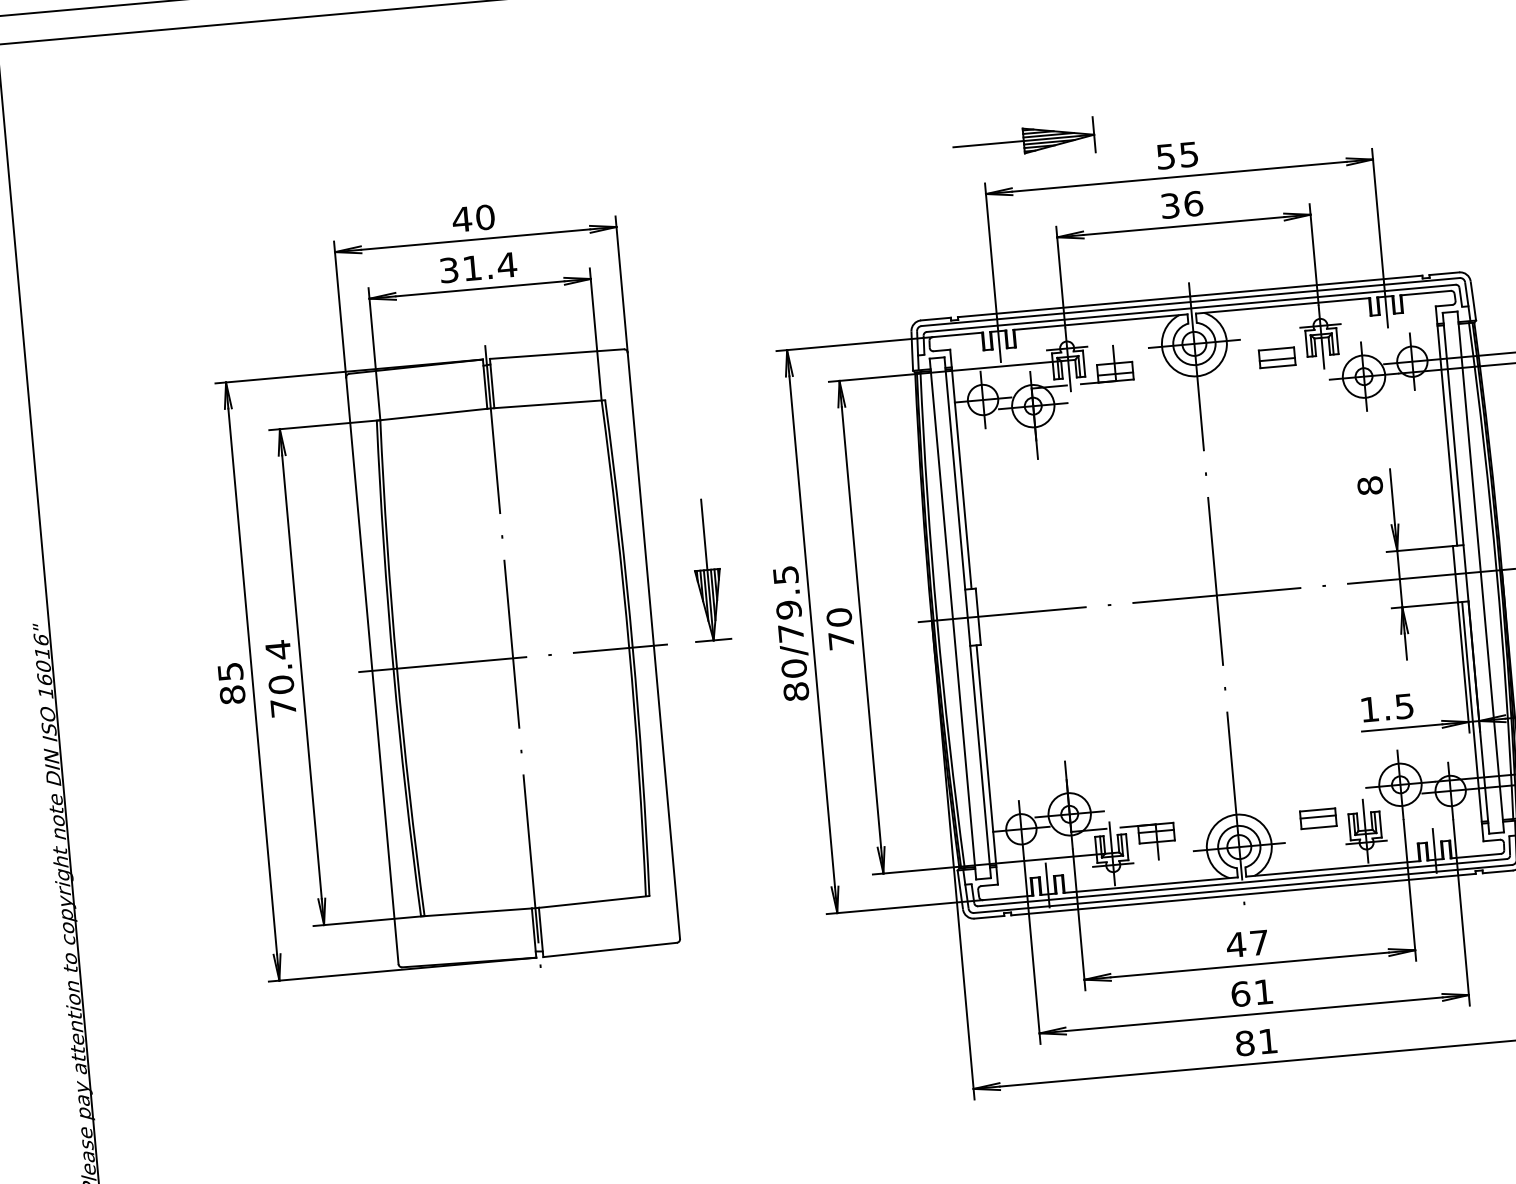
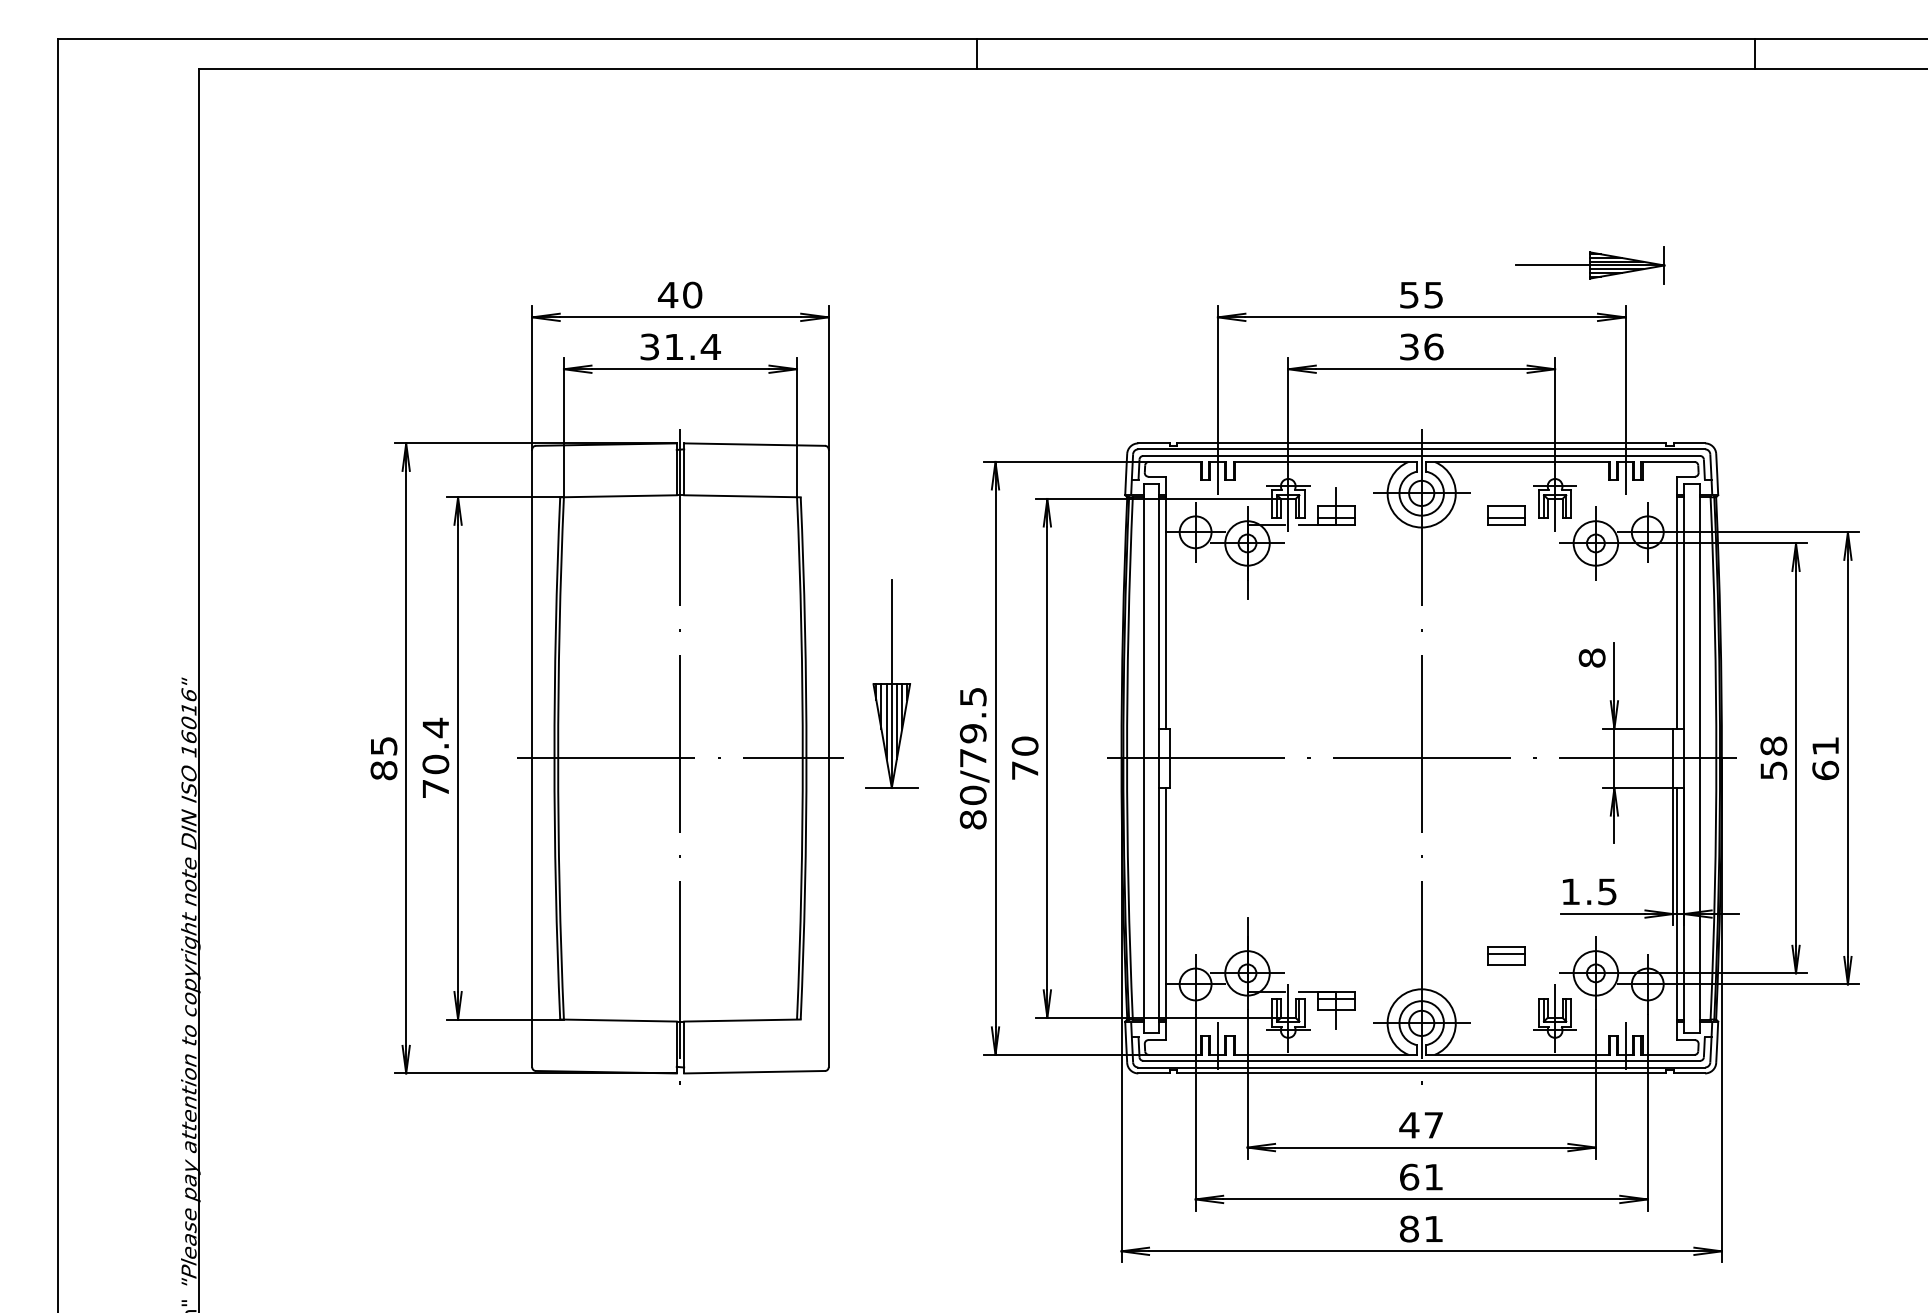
part: (1023, 141) -> (1590, 265), moved
part: (707, 570) -> (891, 684), size x1.4
part: (1317, 818) -> (1506, 955), moved

